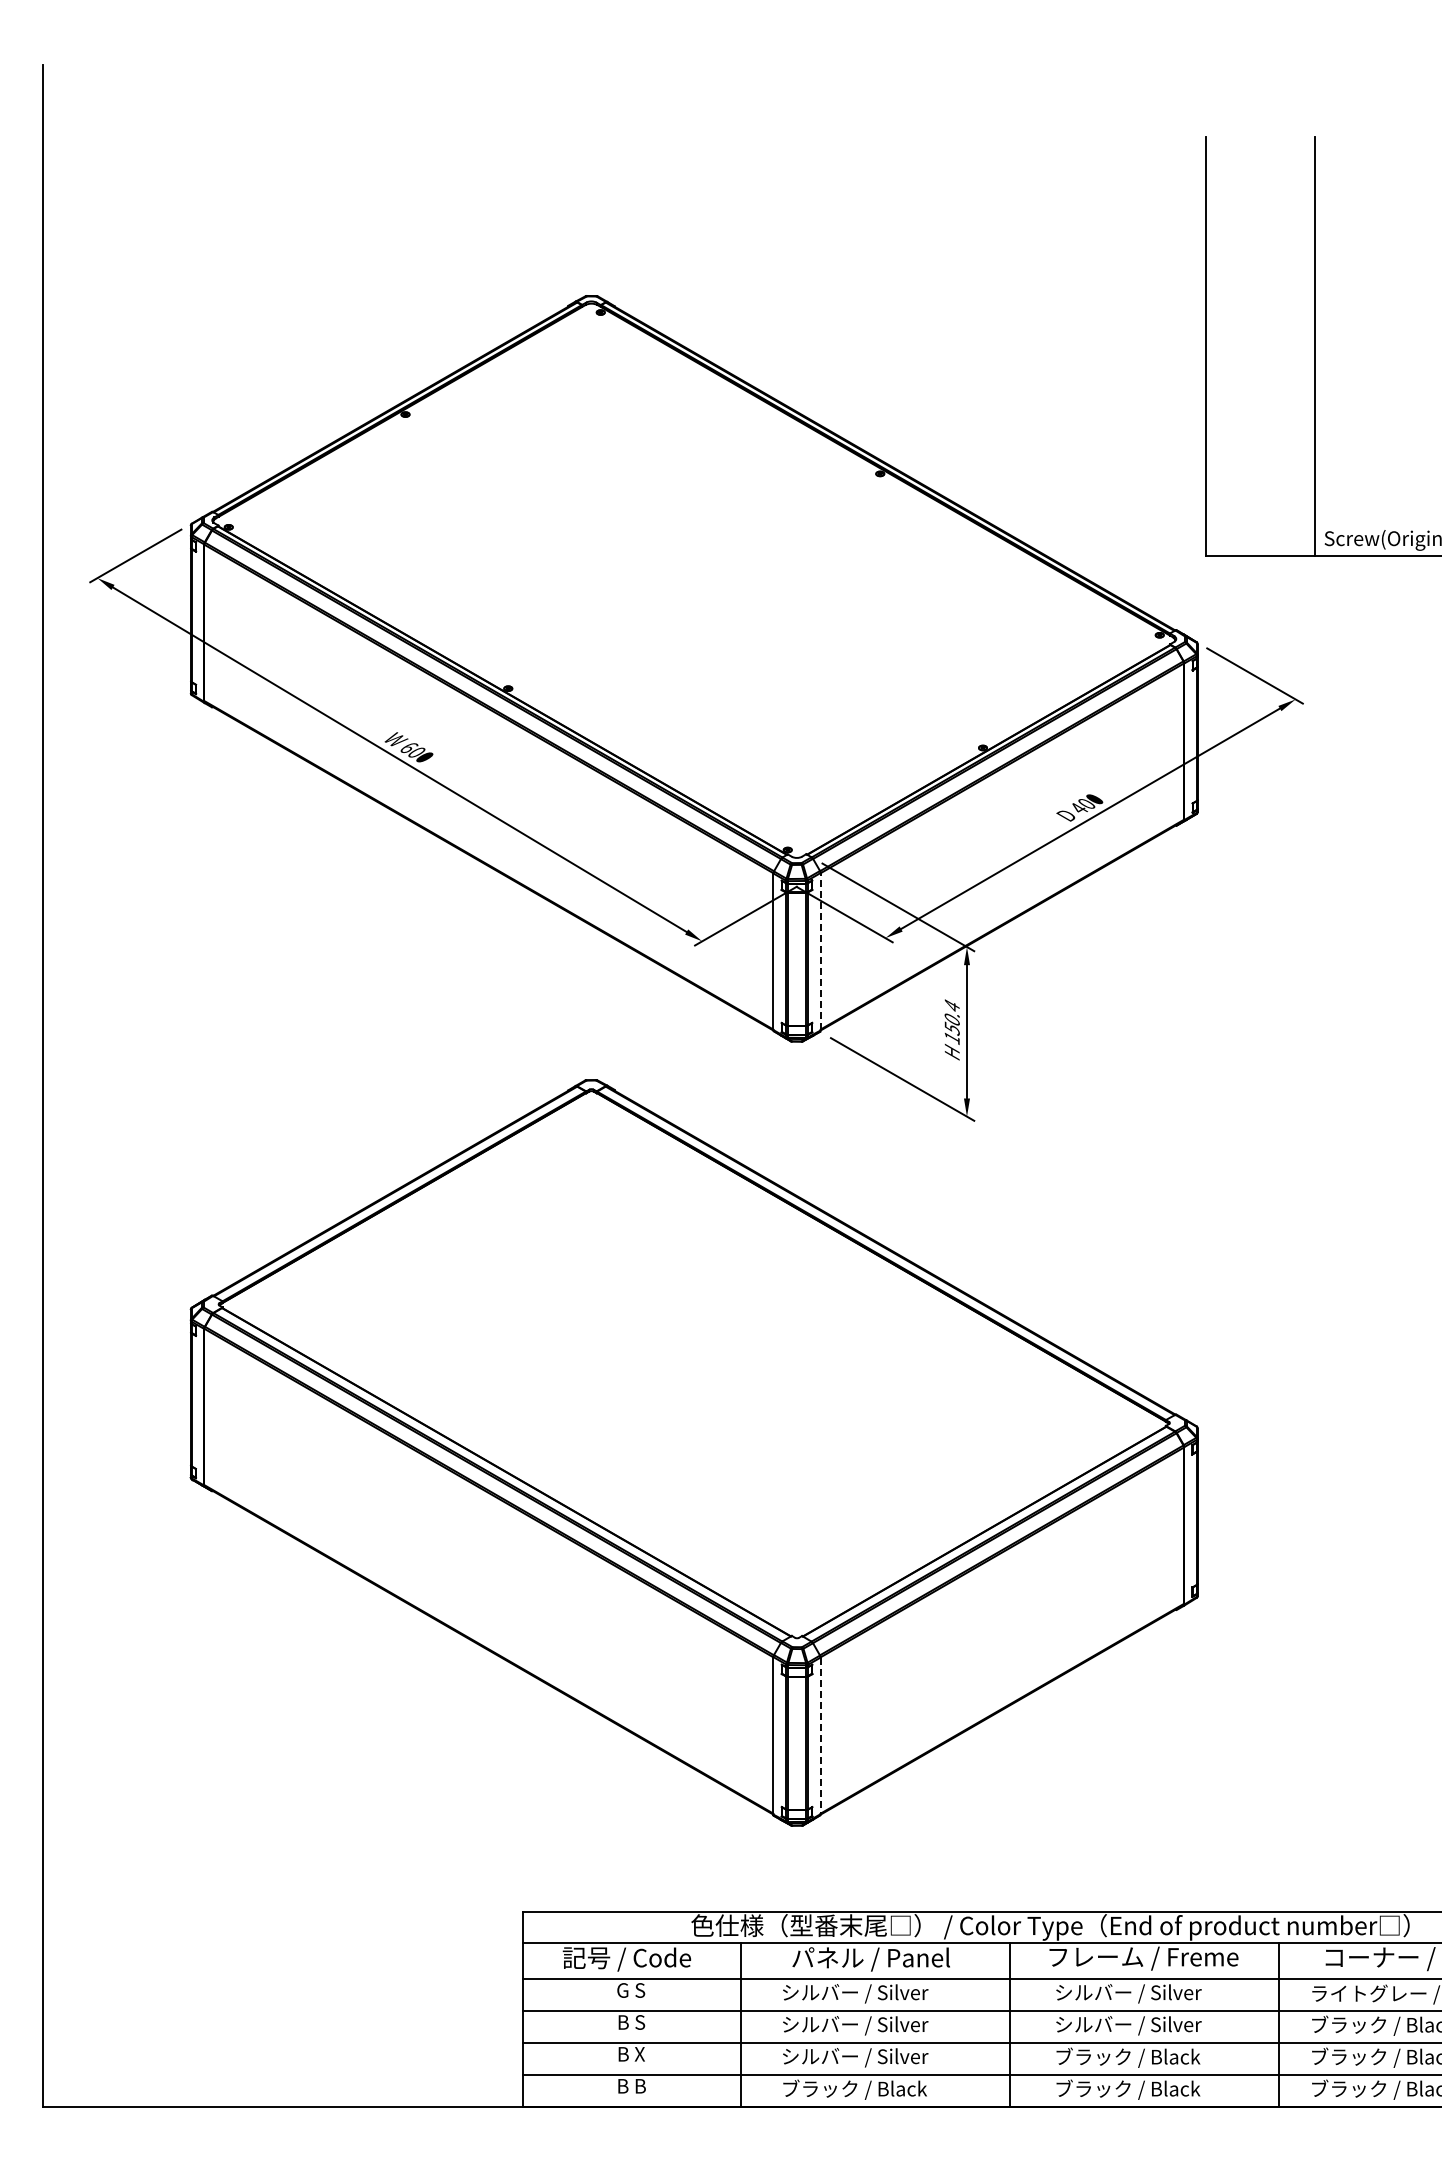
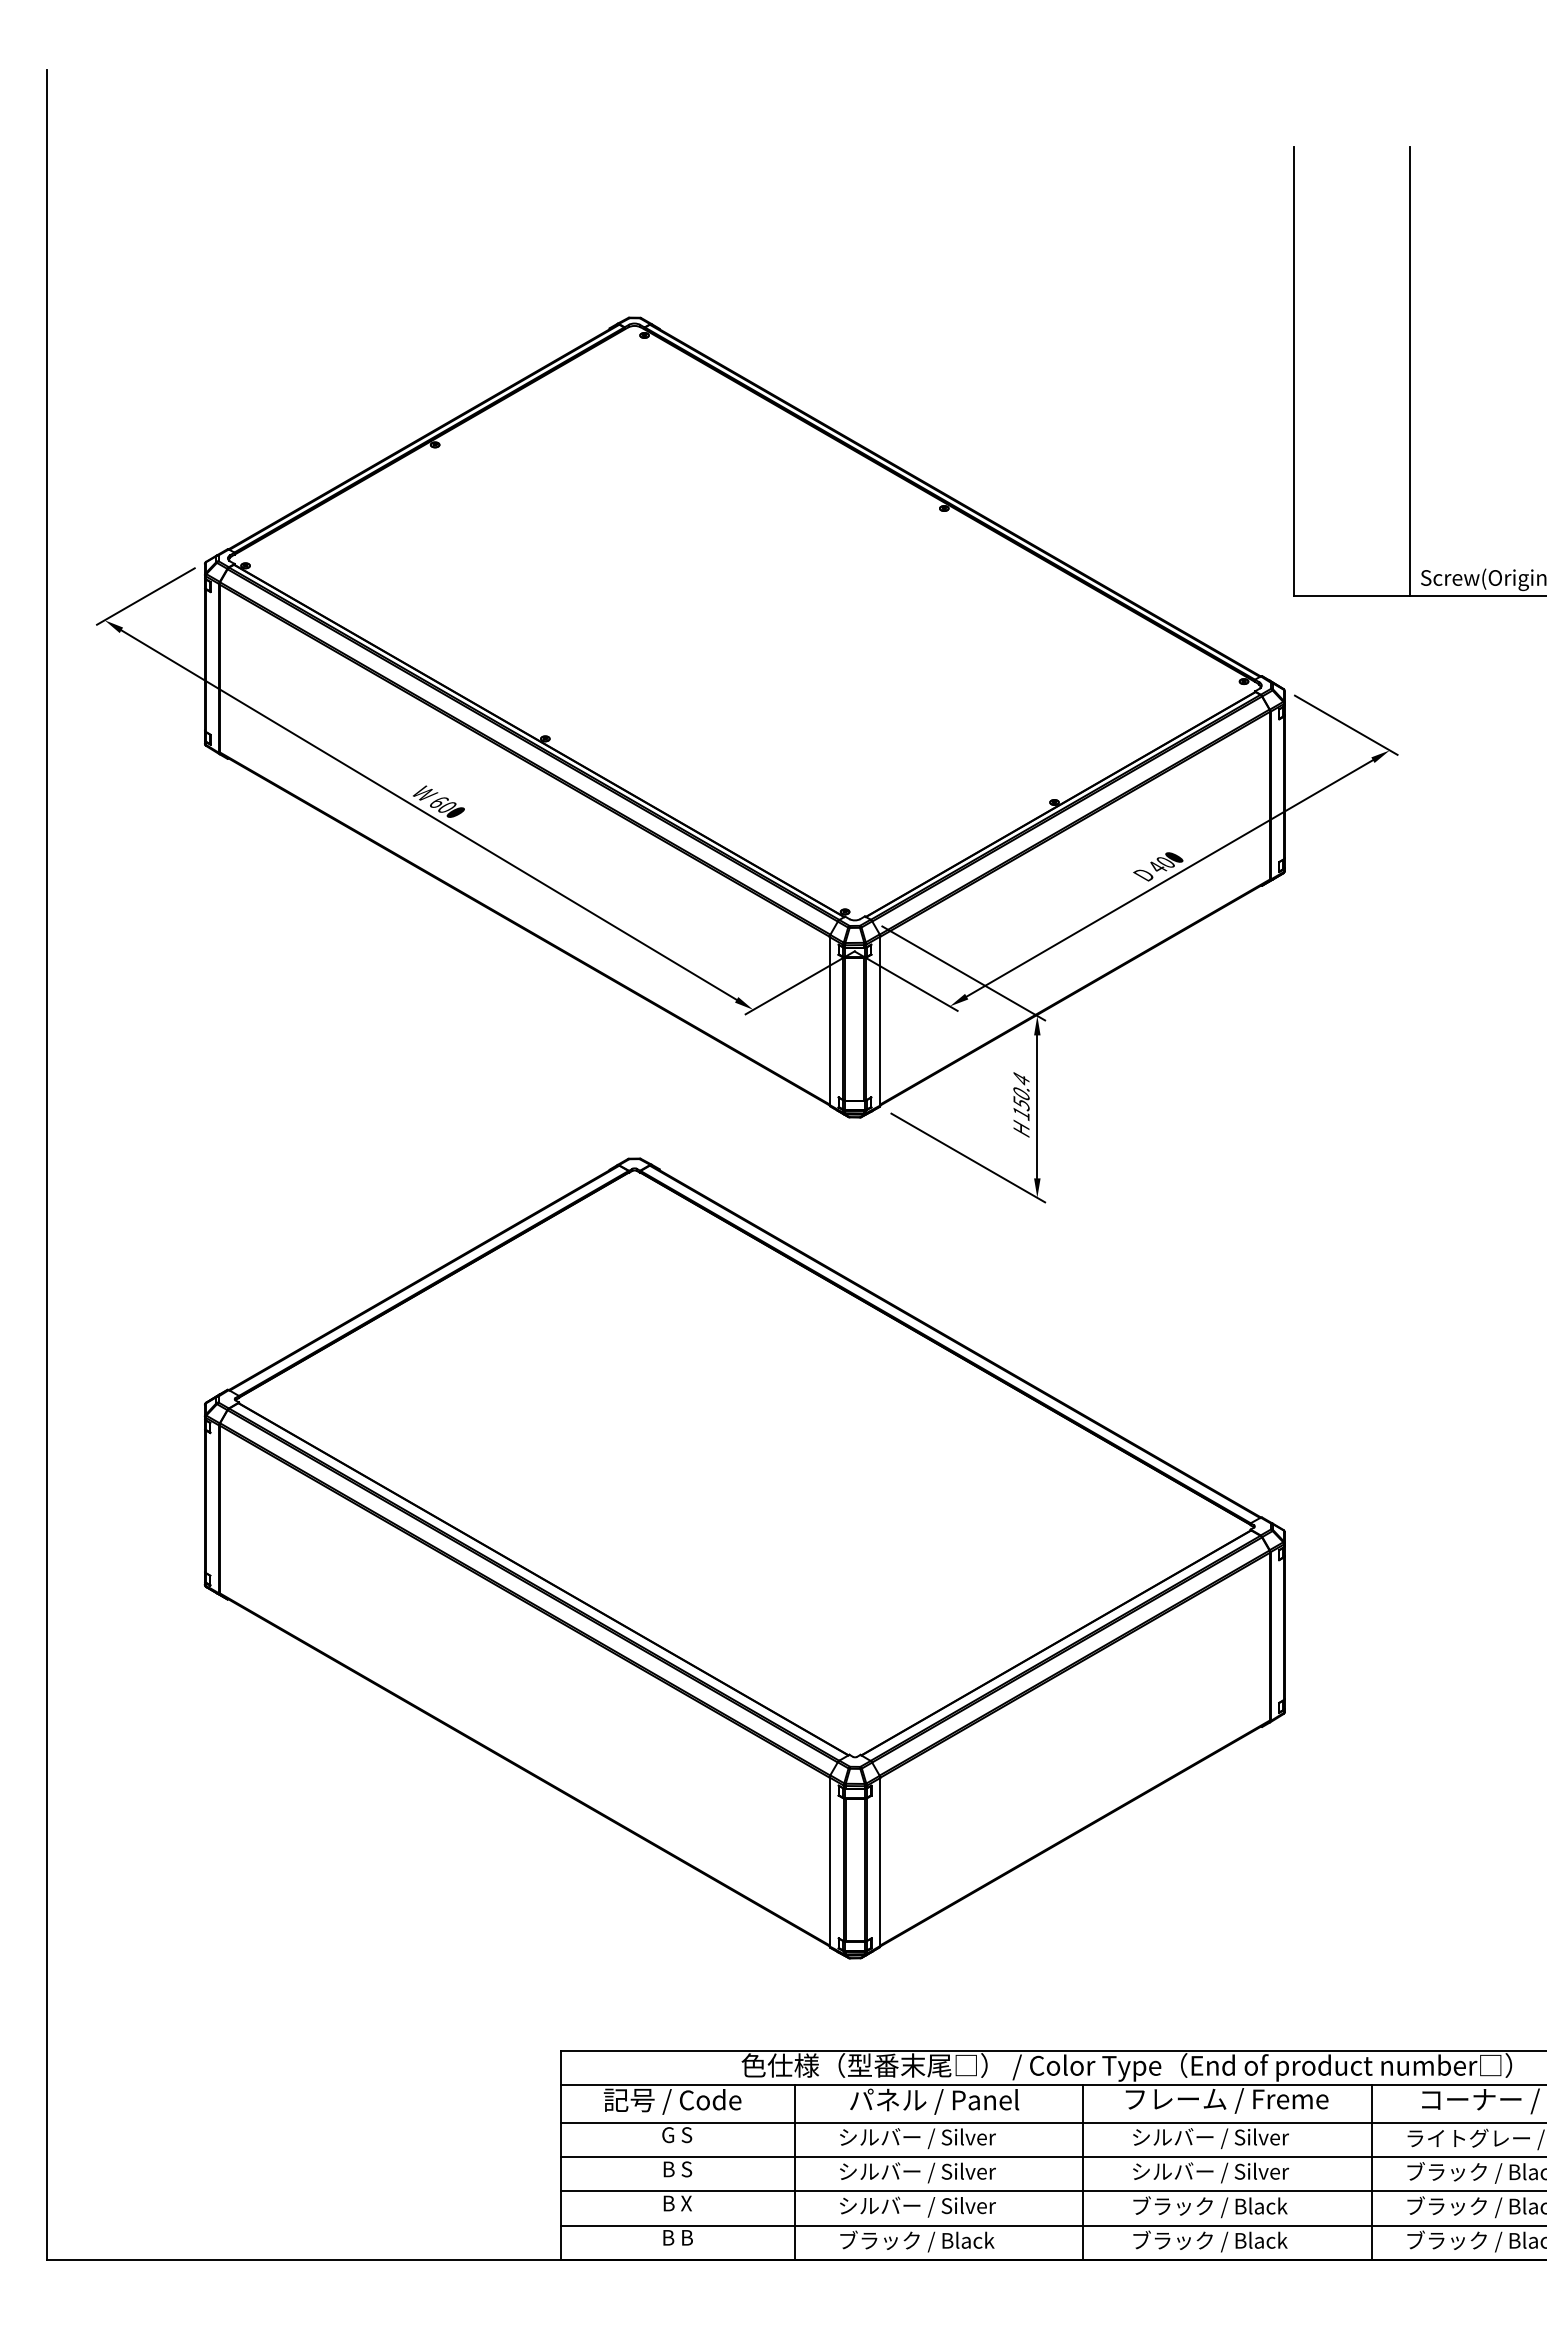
line: (820, 951) -> (880, 1020), dashed -> solid
line: (820, 1736) -> (880, 1862), dashed -> solid

